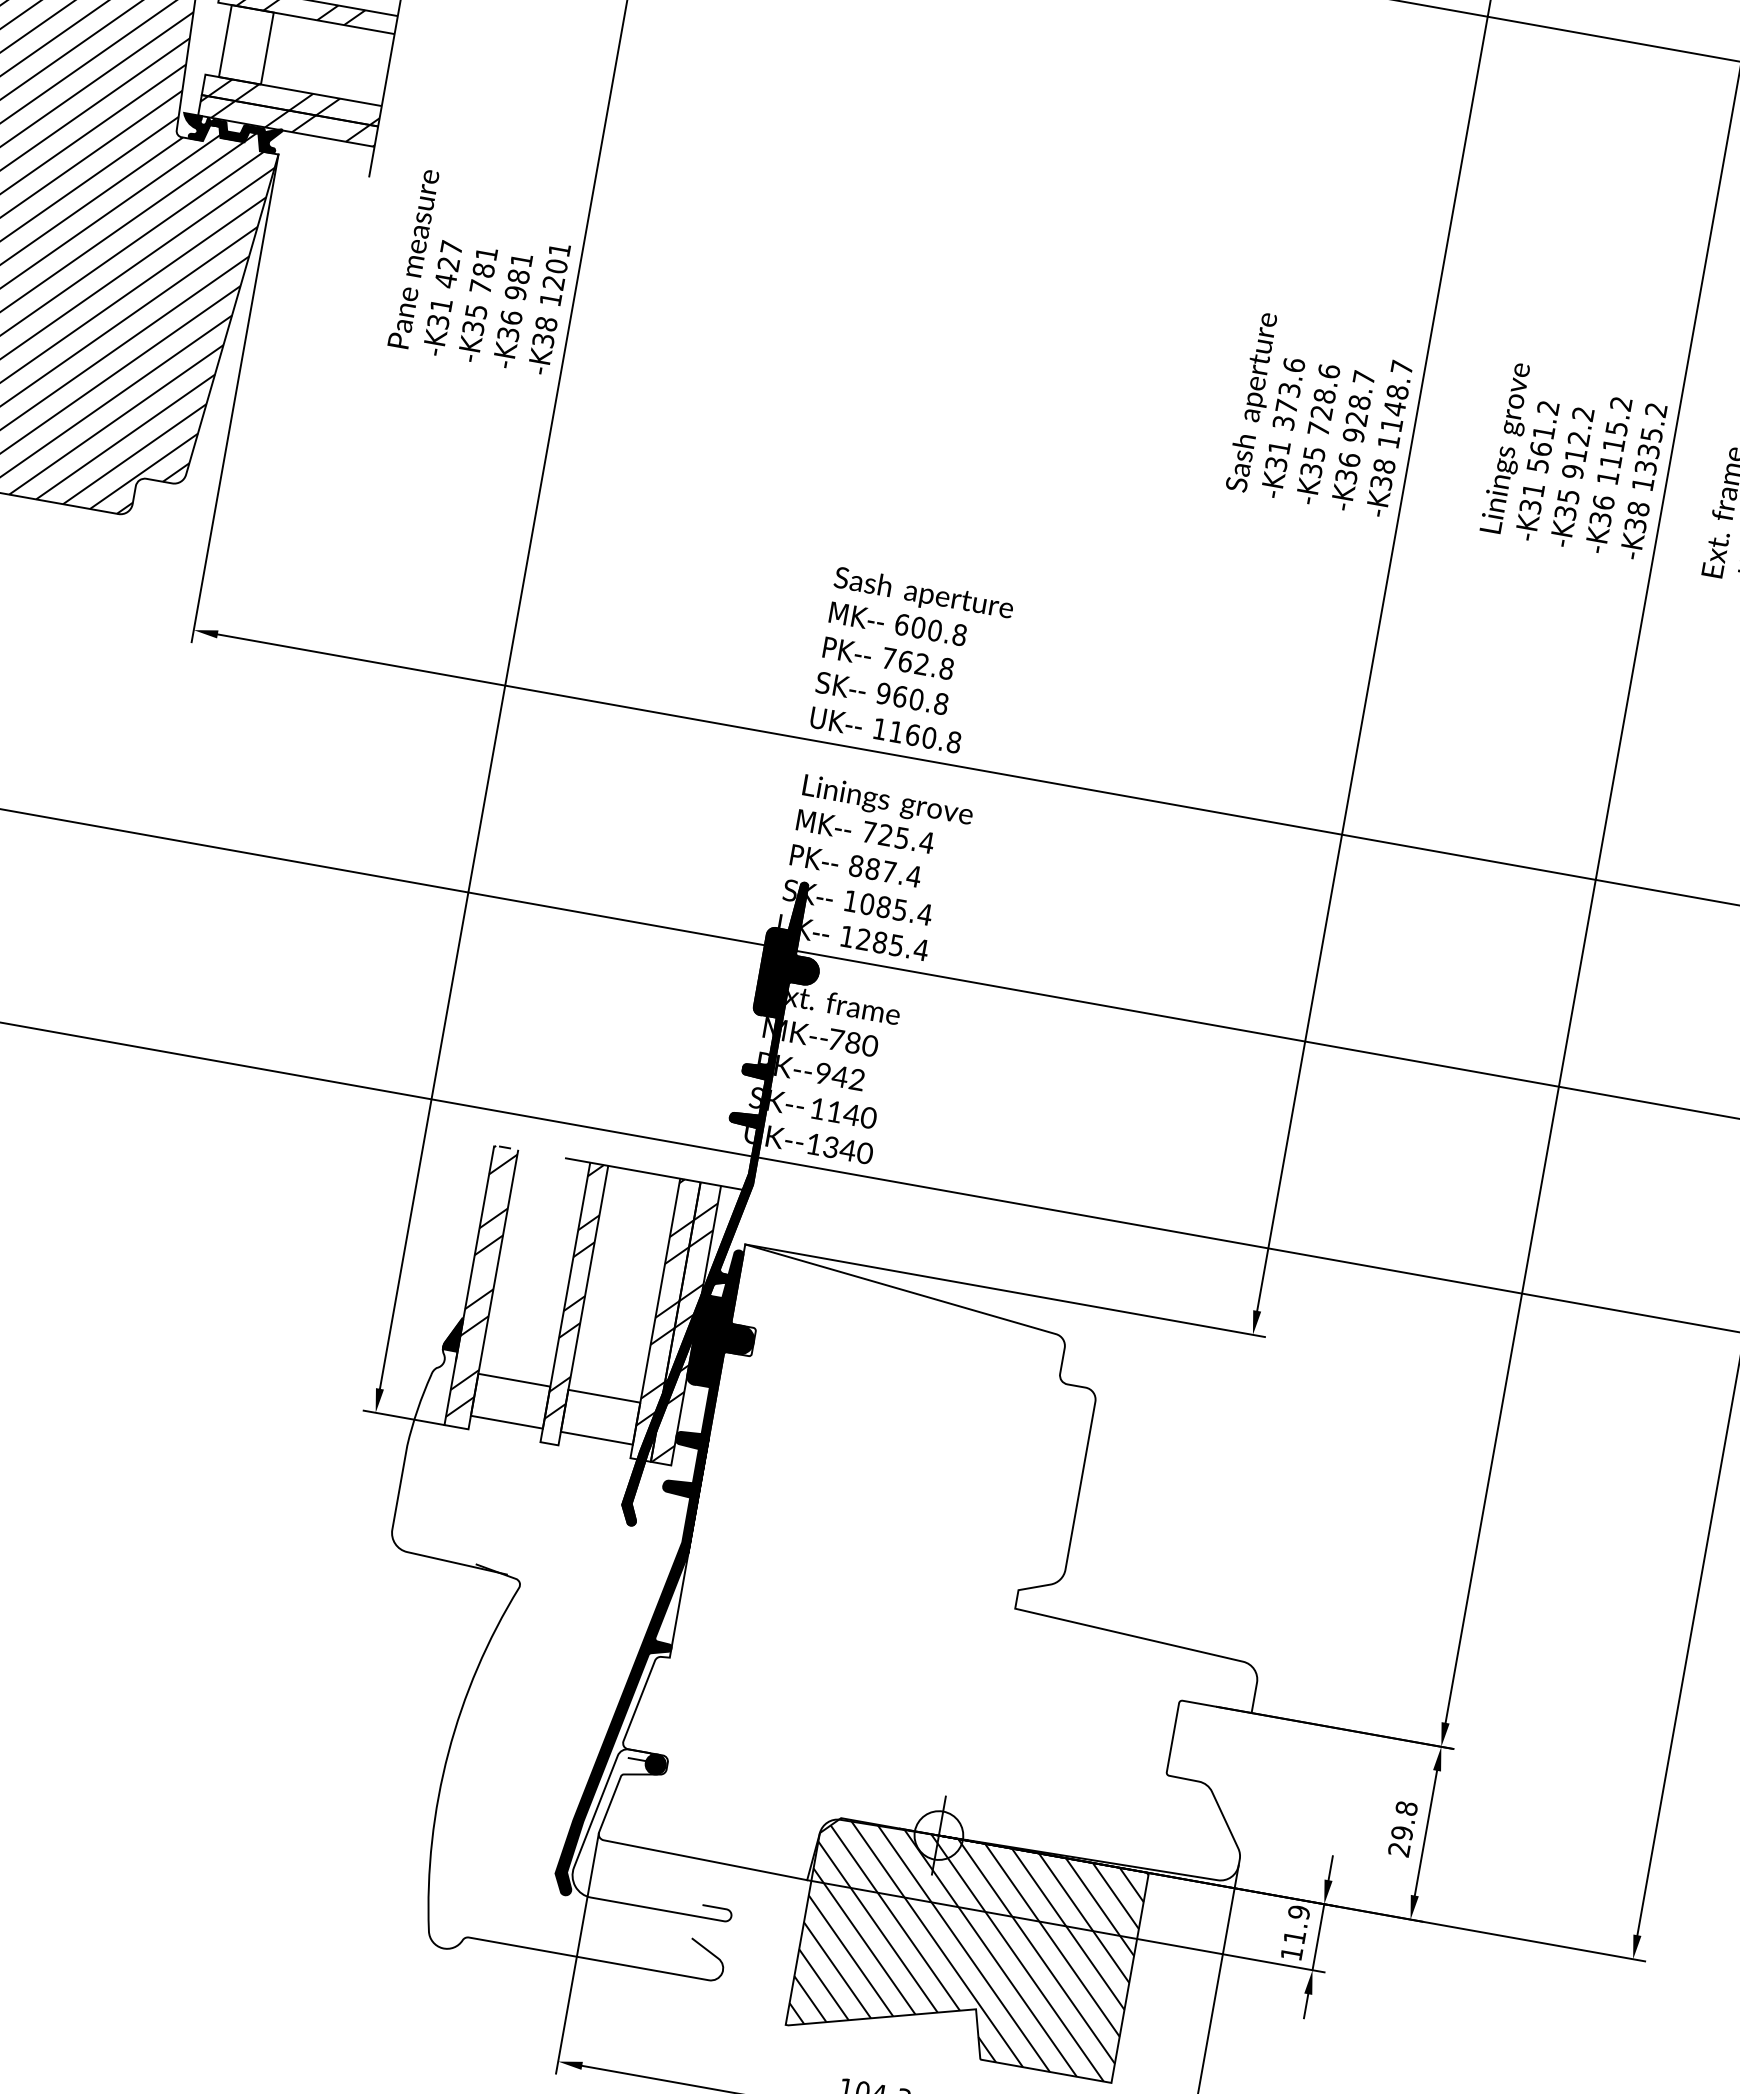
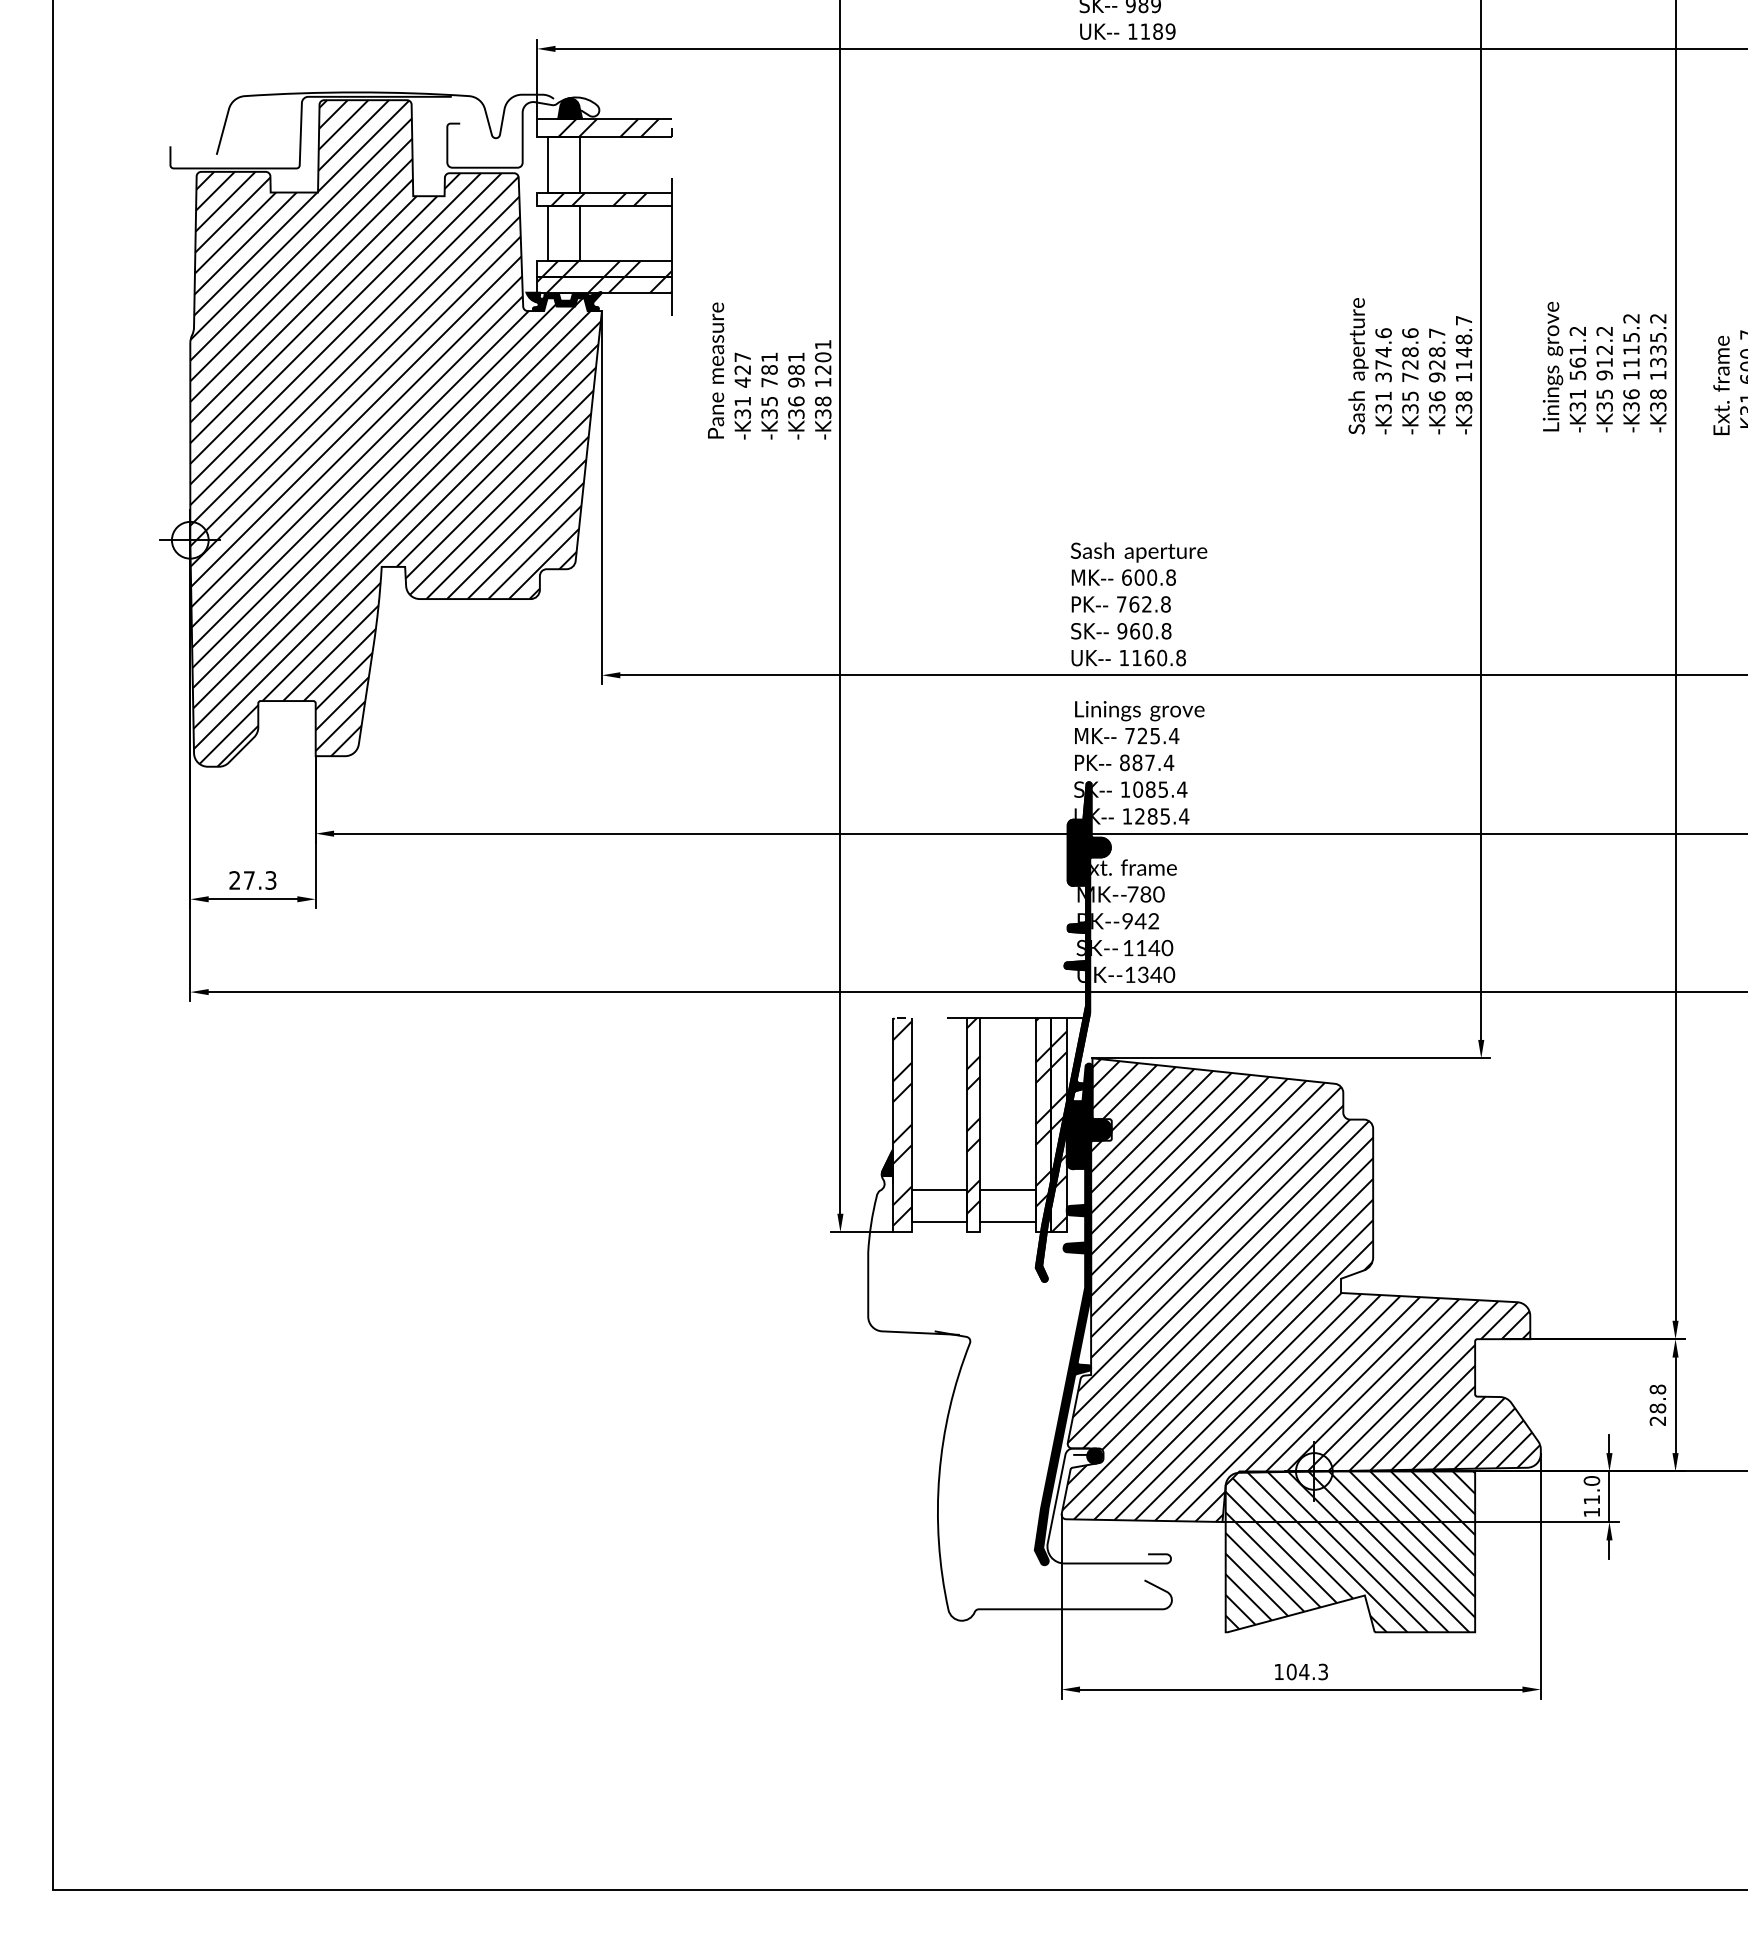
text: (1289, 390) -> (1383, 352), 373.6 -> 374.6
hatch: (964, 1596) -> (1301, 1290), added
text: (1401, 1833) -> (1657, 1408), 29.8 -> 28.8
text: (1300, 1912) -> (1592, 1480), 11.9 -> 11.0

